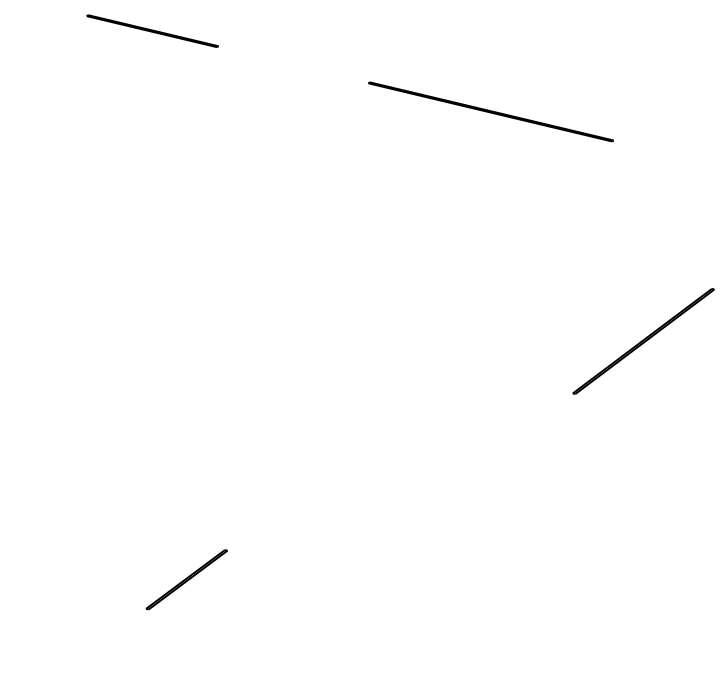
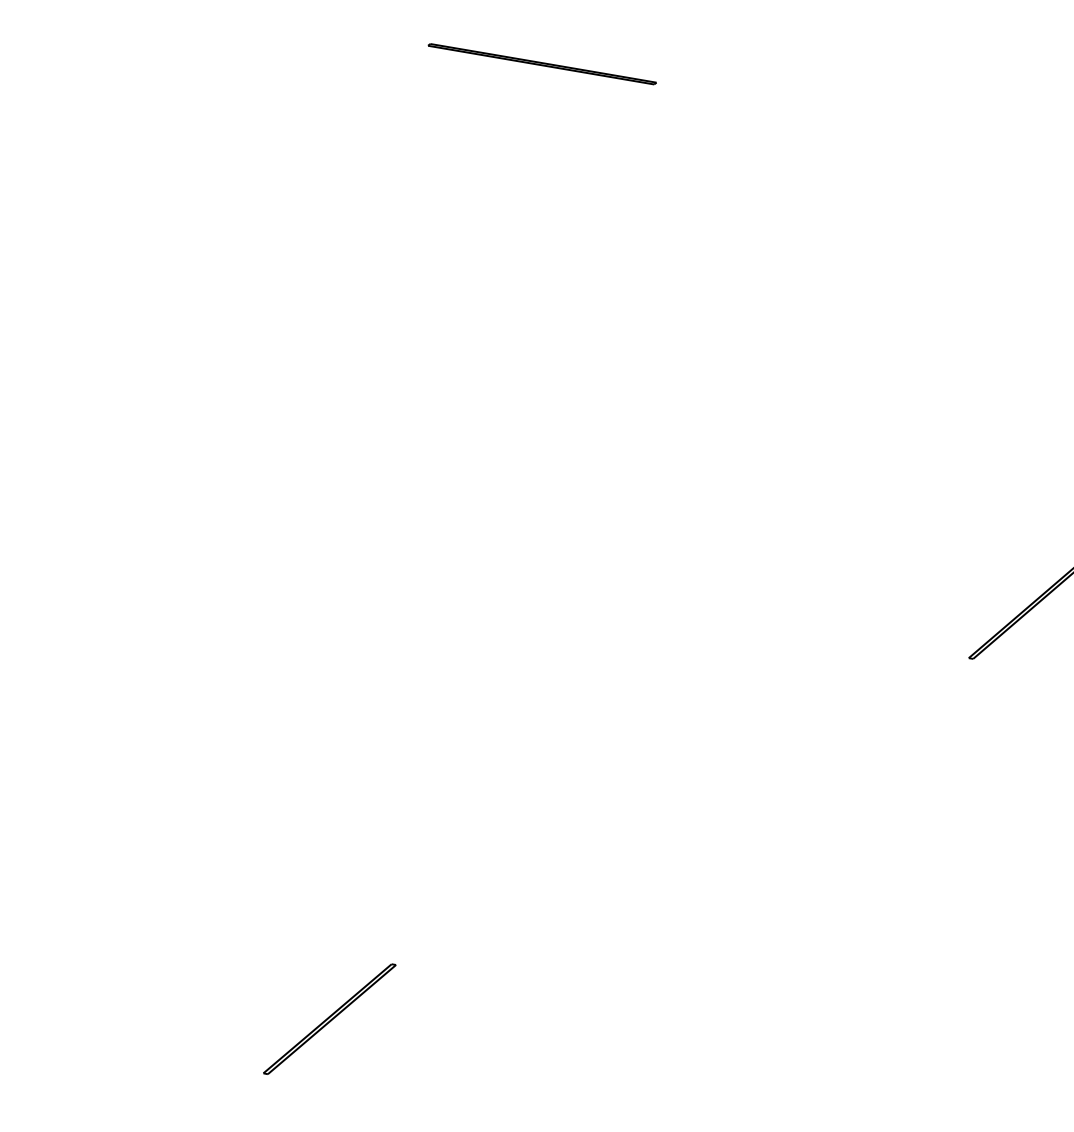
line: (152, 30) -> (541, 63), moved
line: (490, 111) -> (796, 185), removed

